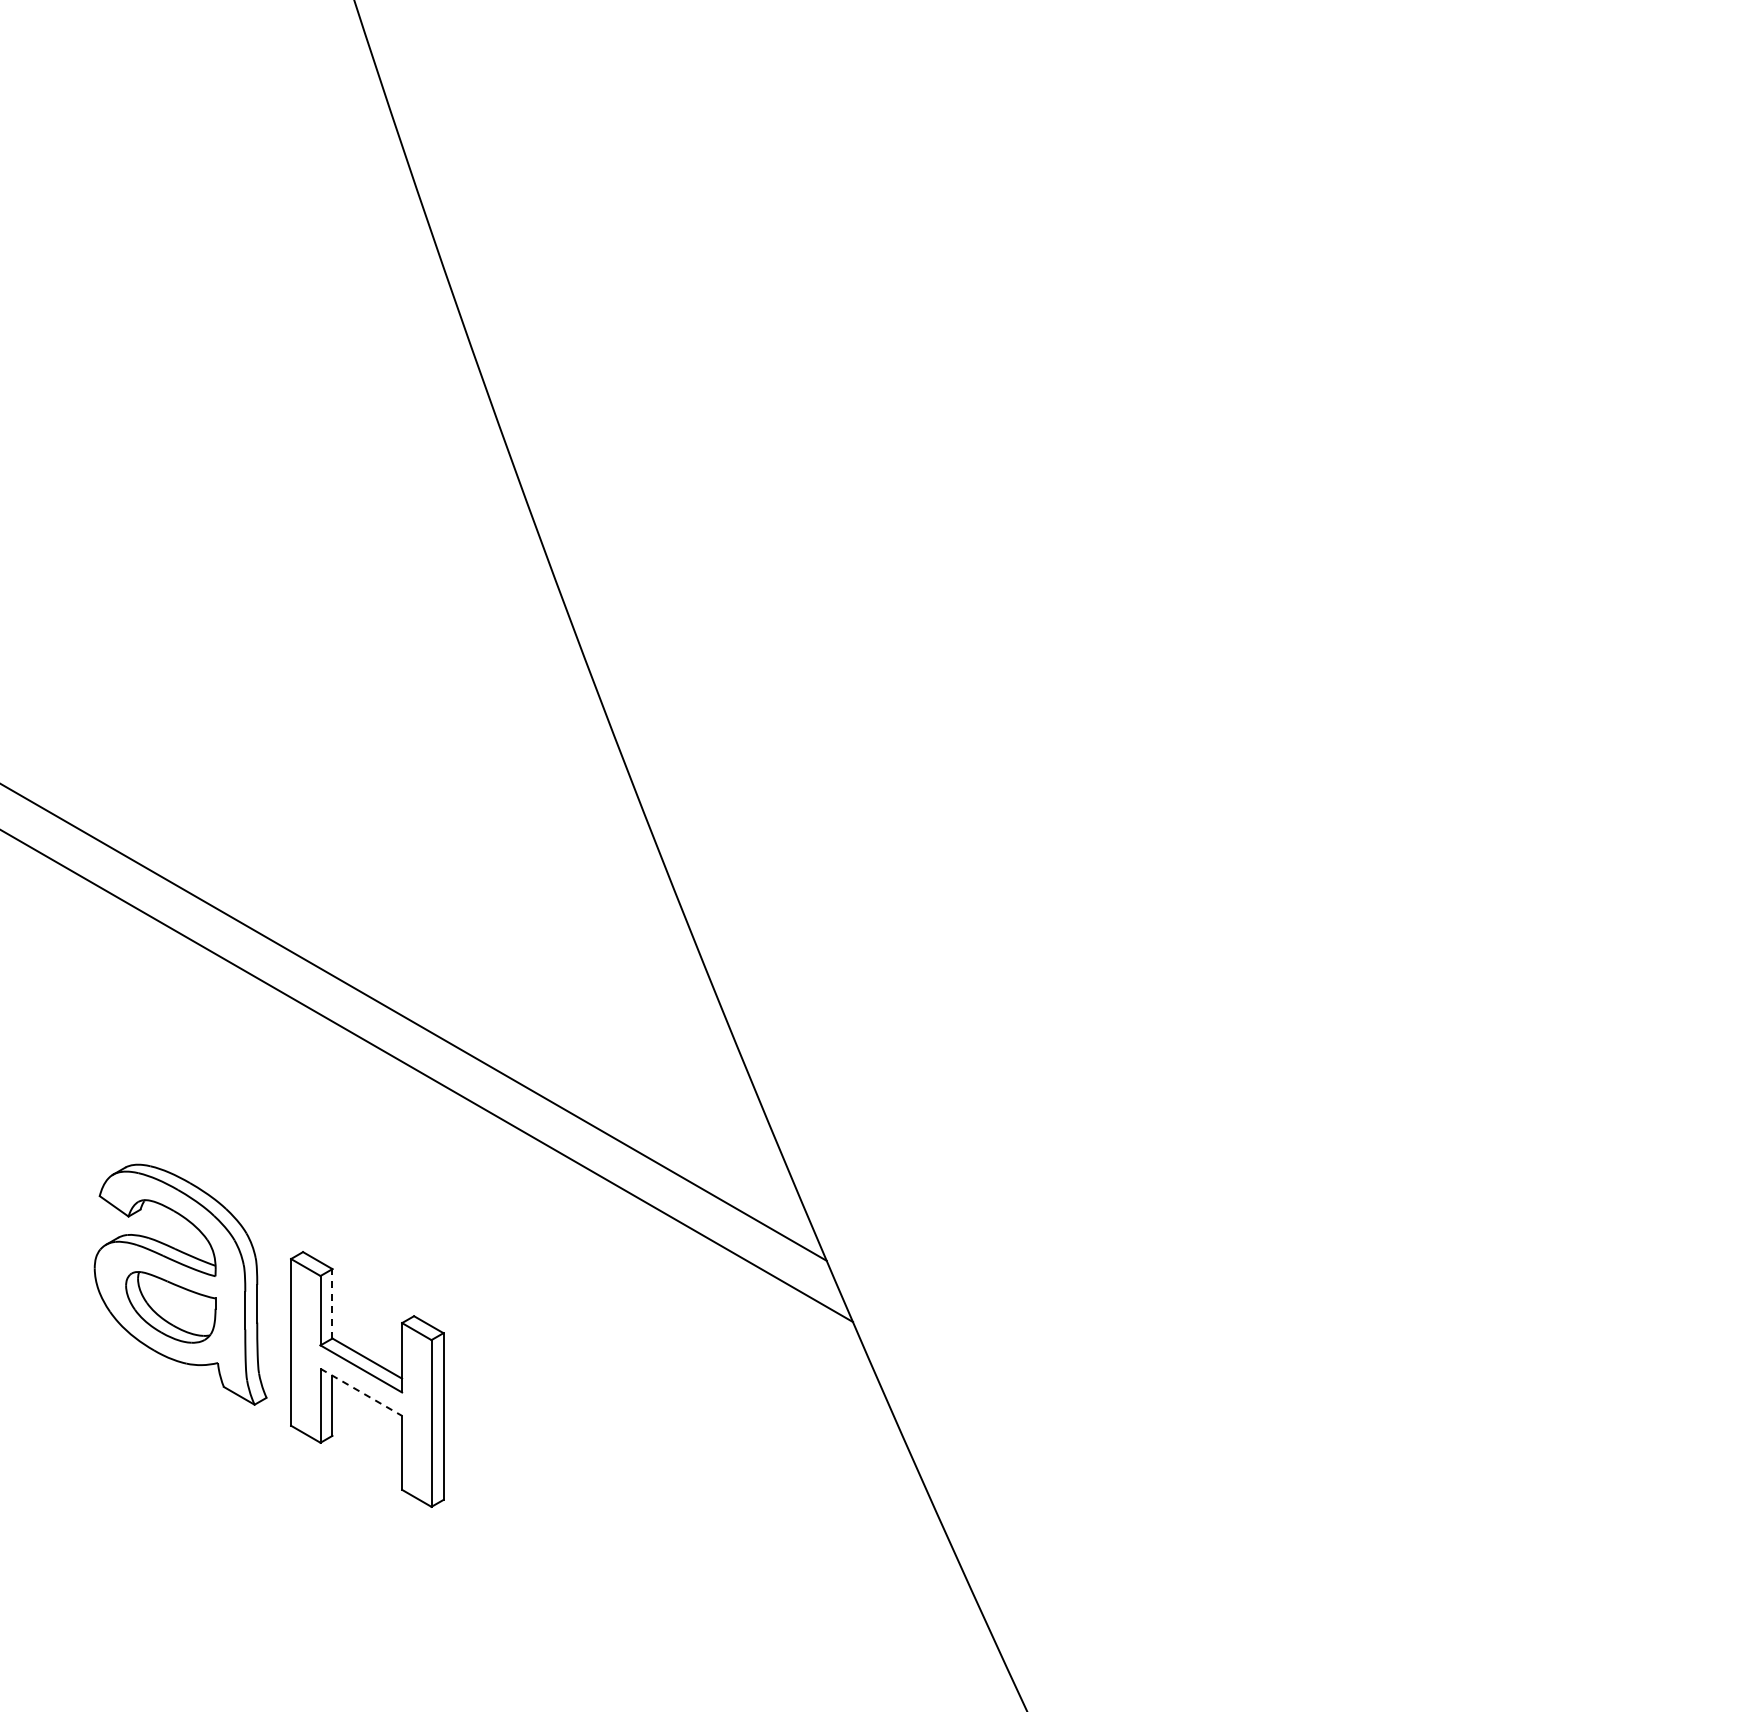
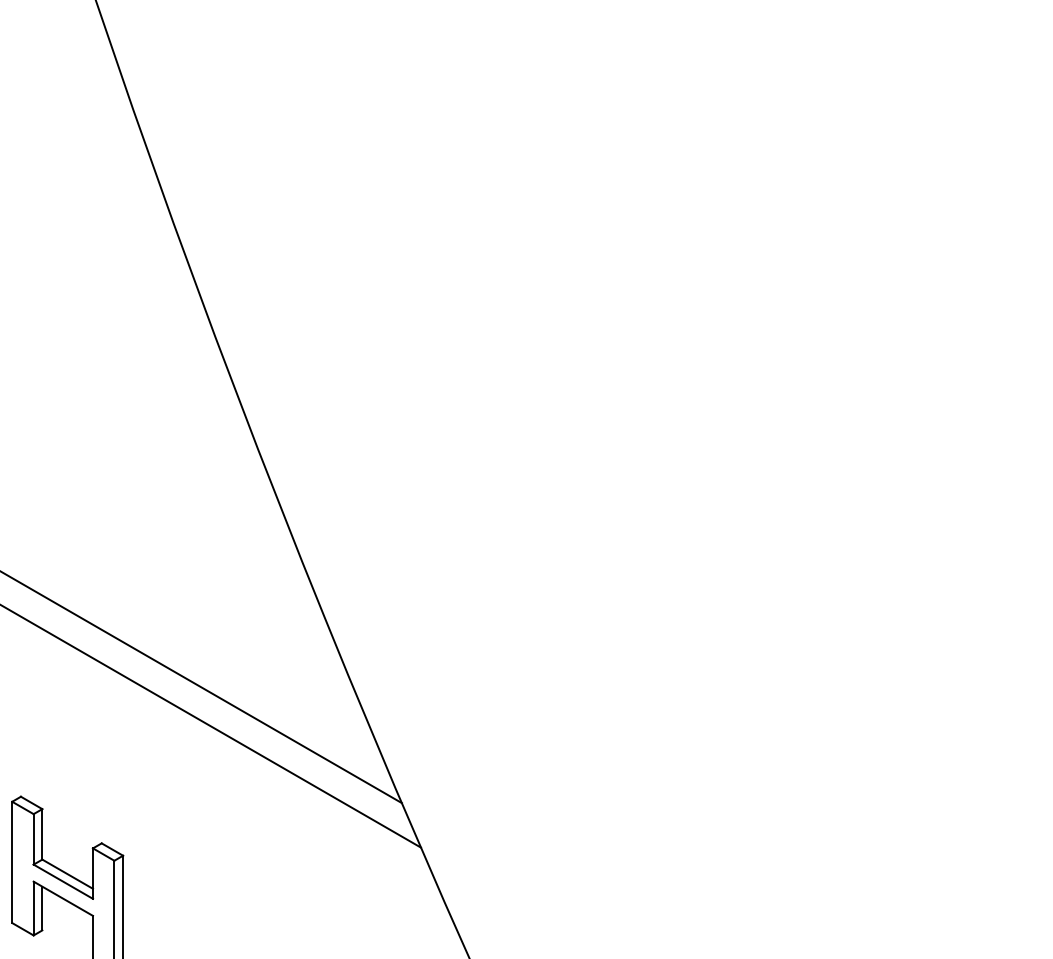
line: (332, 1303) -> (42, 834), dashed -> solid
line: (361, 1392) -> (63, 898), dashed -> solid

